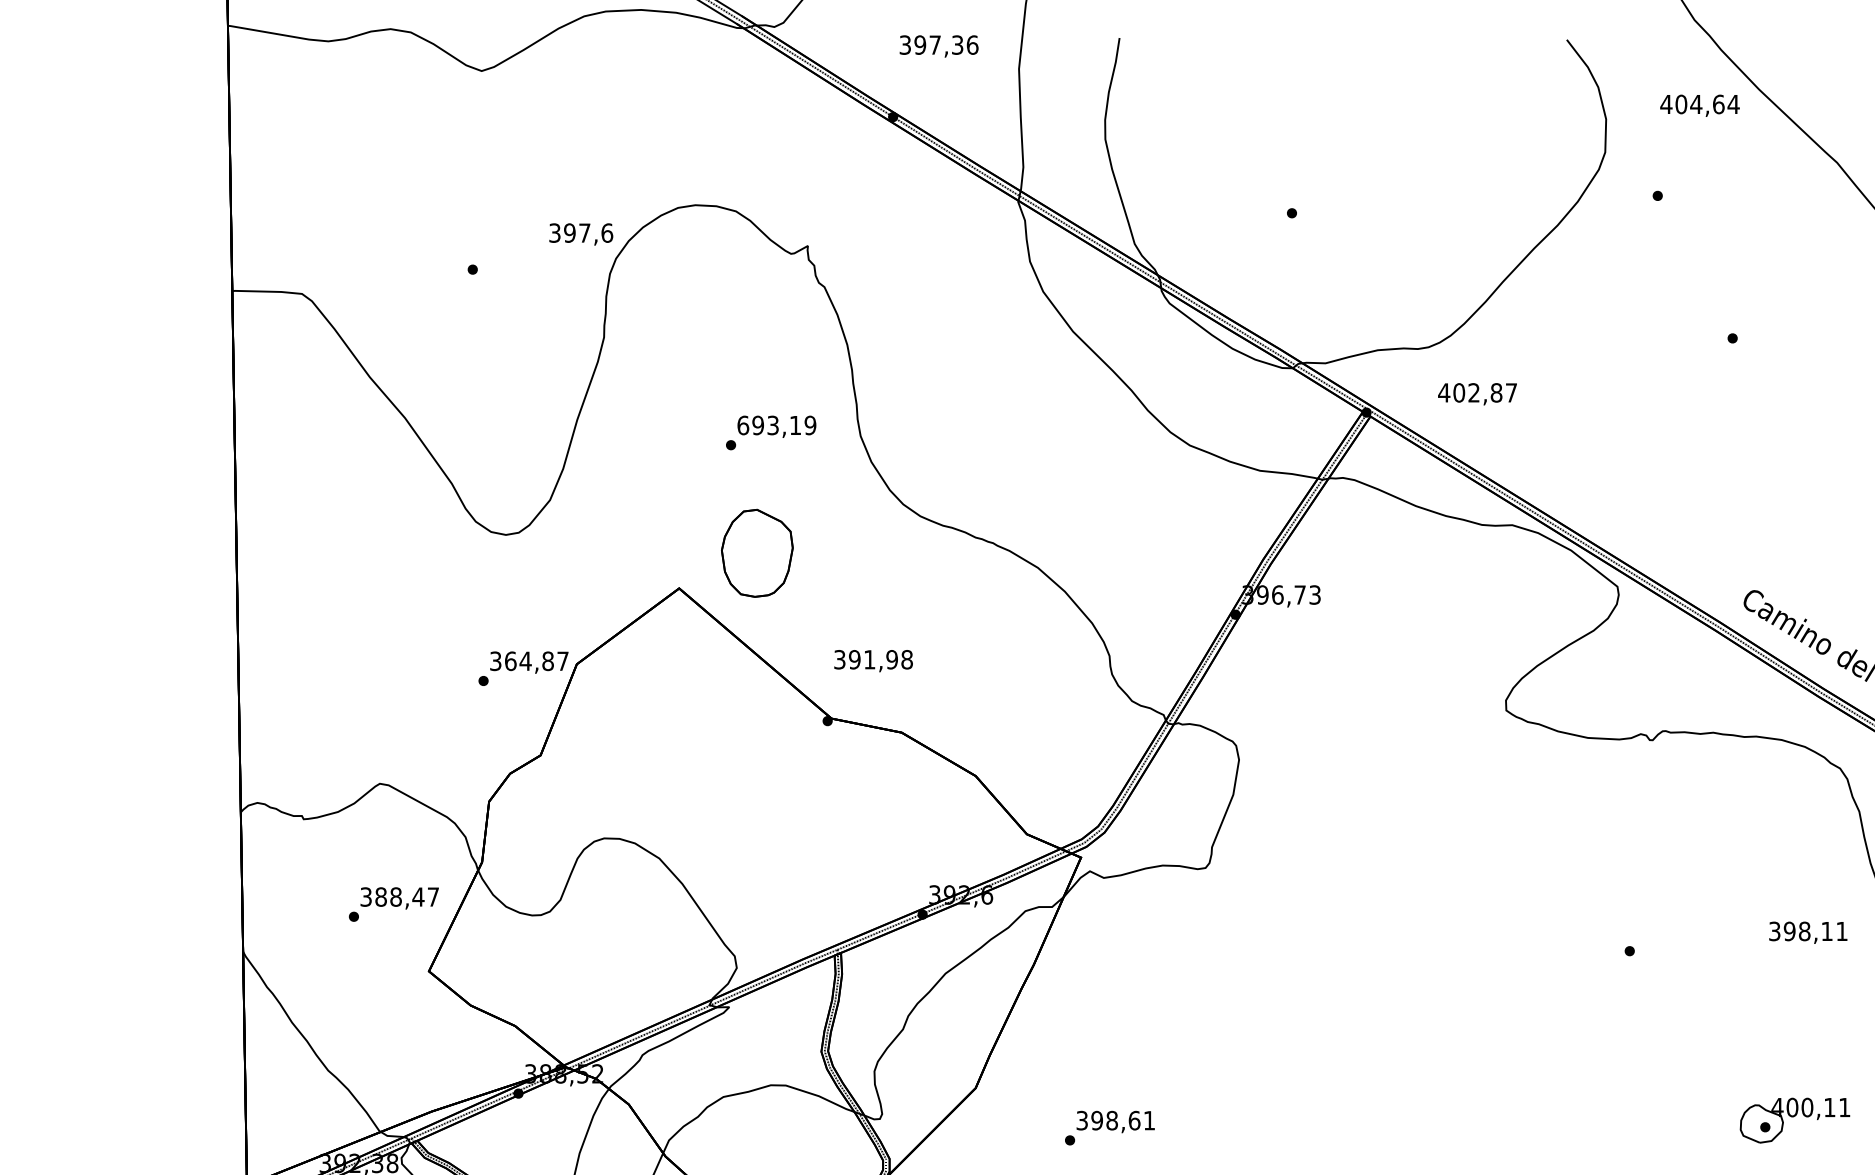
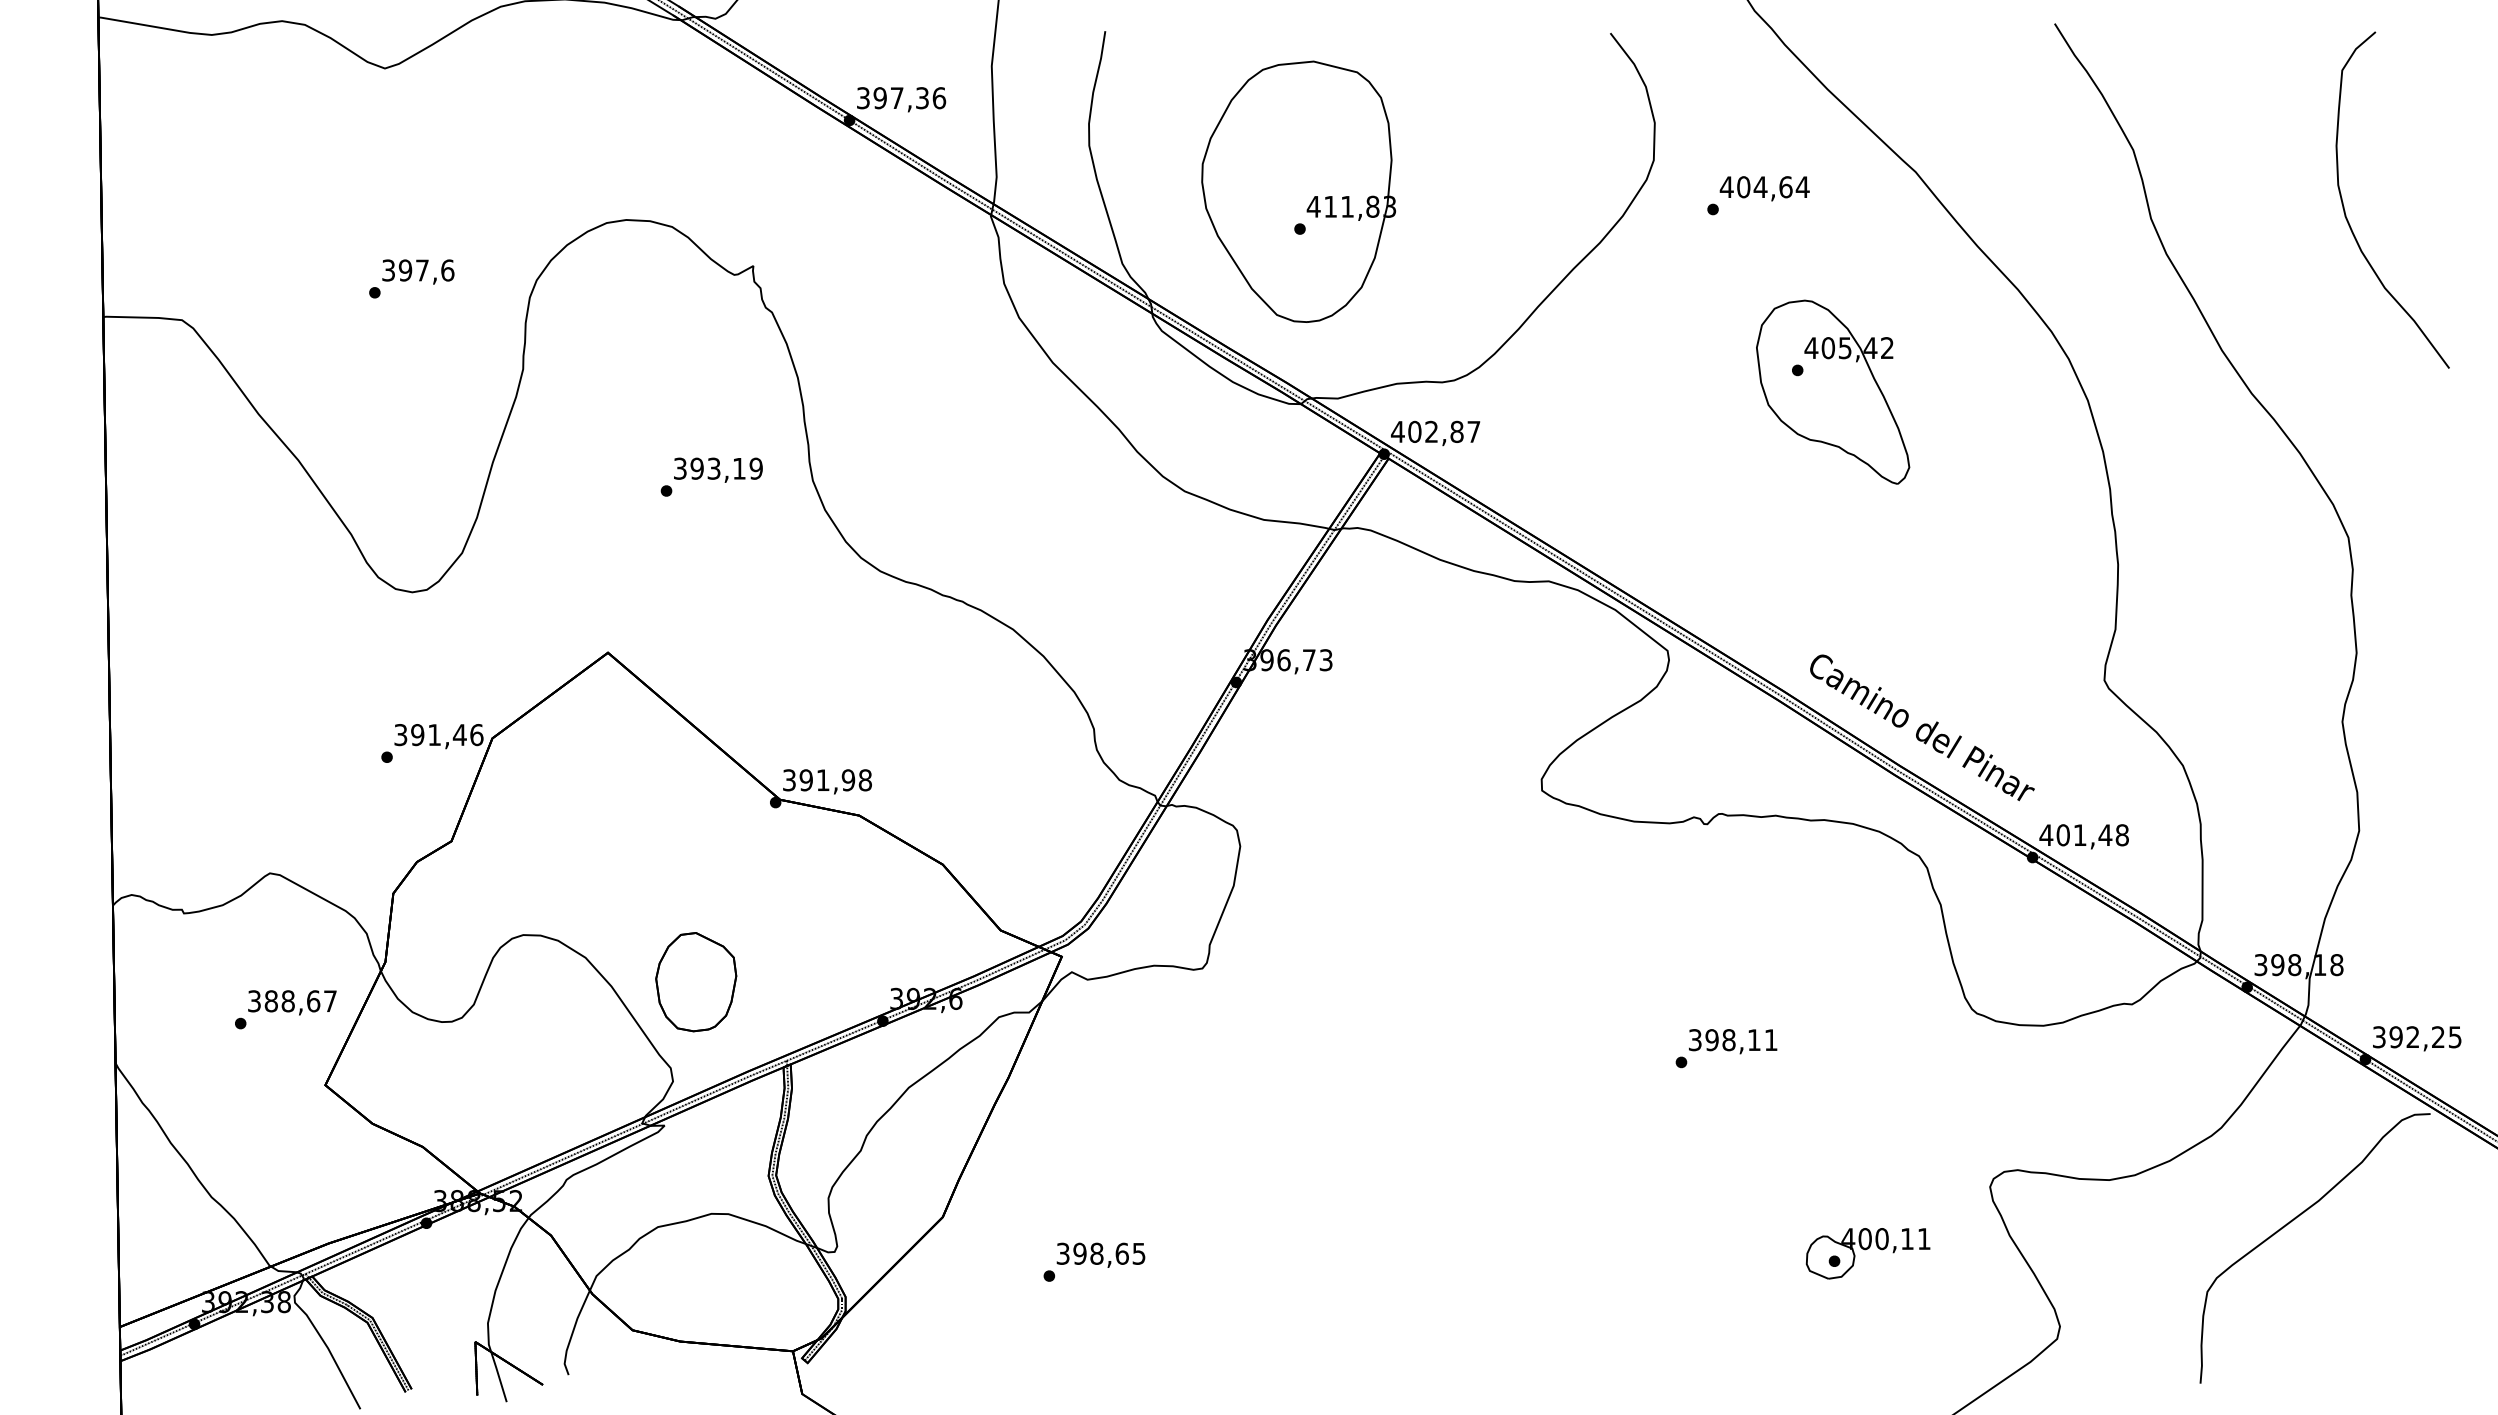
text: (939, 46) -> (901, 99), moved
text: (1699, 105) -> (1764, 188), moved
part: (1290, 179) -> (1298, 191), added
text: (581, 233) -> (418, 271), moved
part: (1764, 357) -> (1833, 391), added
text: (1477, 394) -> (1435, 433), moved
text: (743, 425) -> (680, 468), 693,19 -> 393,19
part: (757, 553) -> (696, 982), moved
text: (873, 660) -> (827, 781), moved
text: (537, 661) -> (447, 735), 364,87 -> 391,46
text: (418, 897) -> (313, 1001), 388,47 -> 388,67
text: (1808, 932) -> (1733, 1041), moved
text: (1148, 1120) -> (1138, 1253), 398,61 -> 398,65

